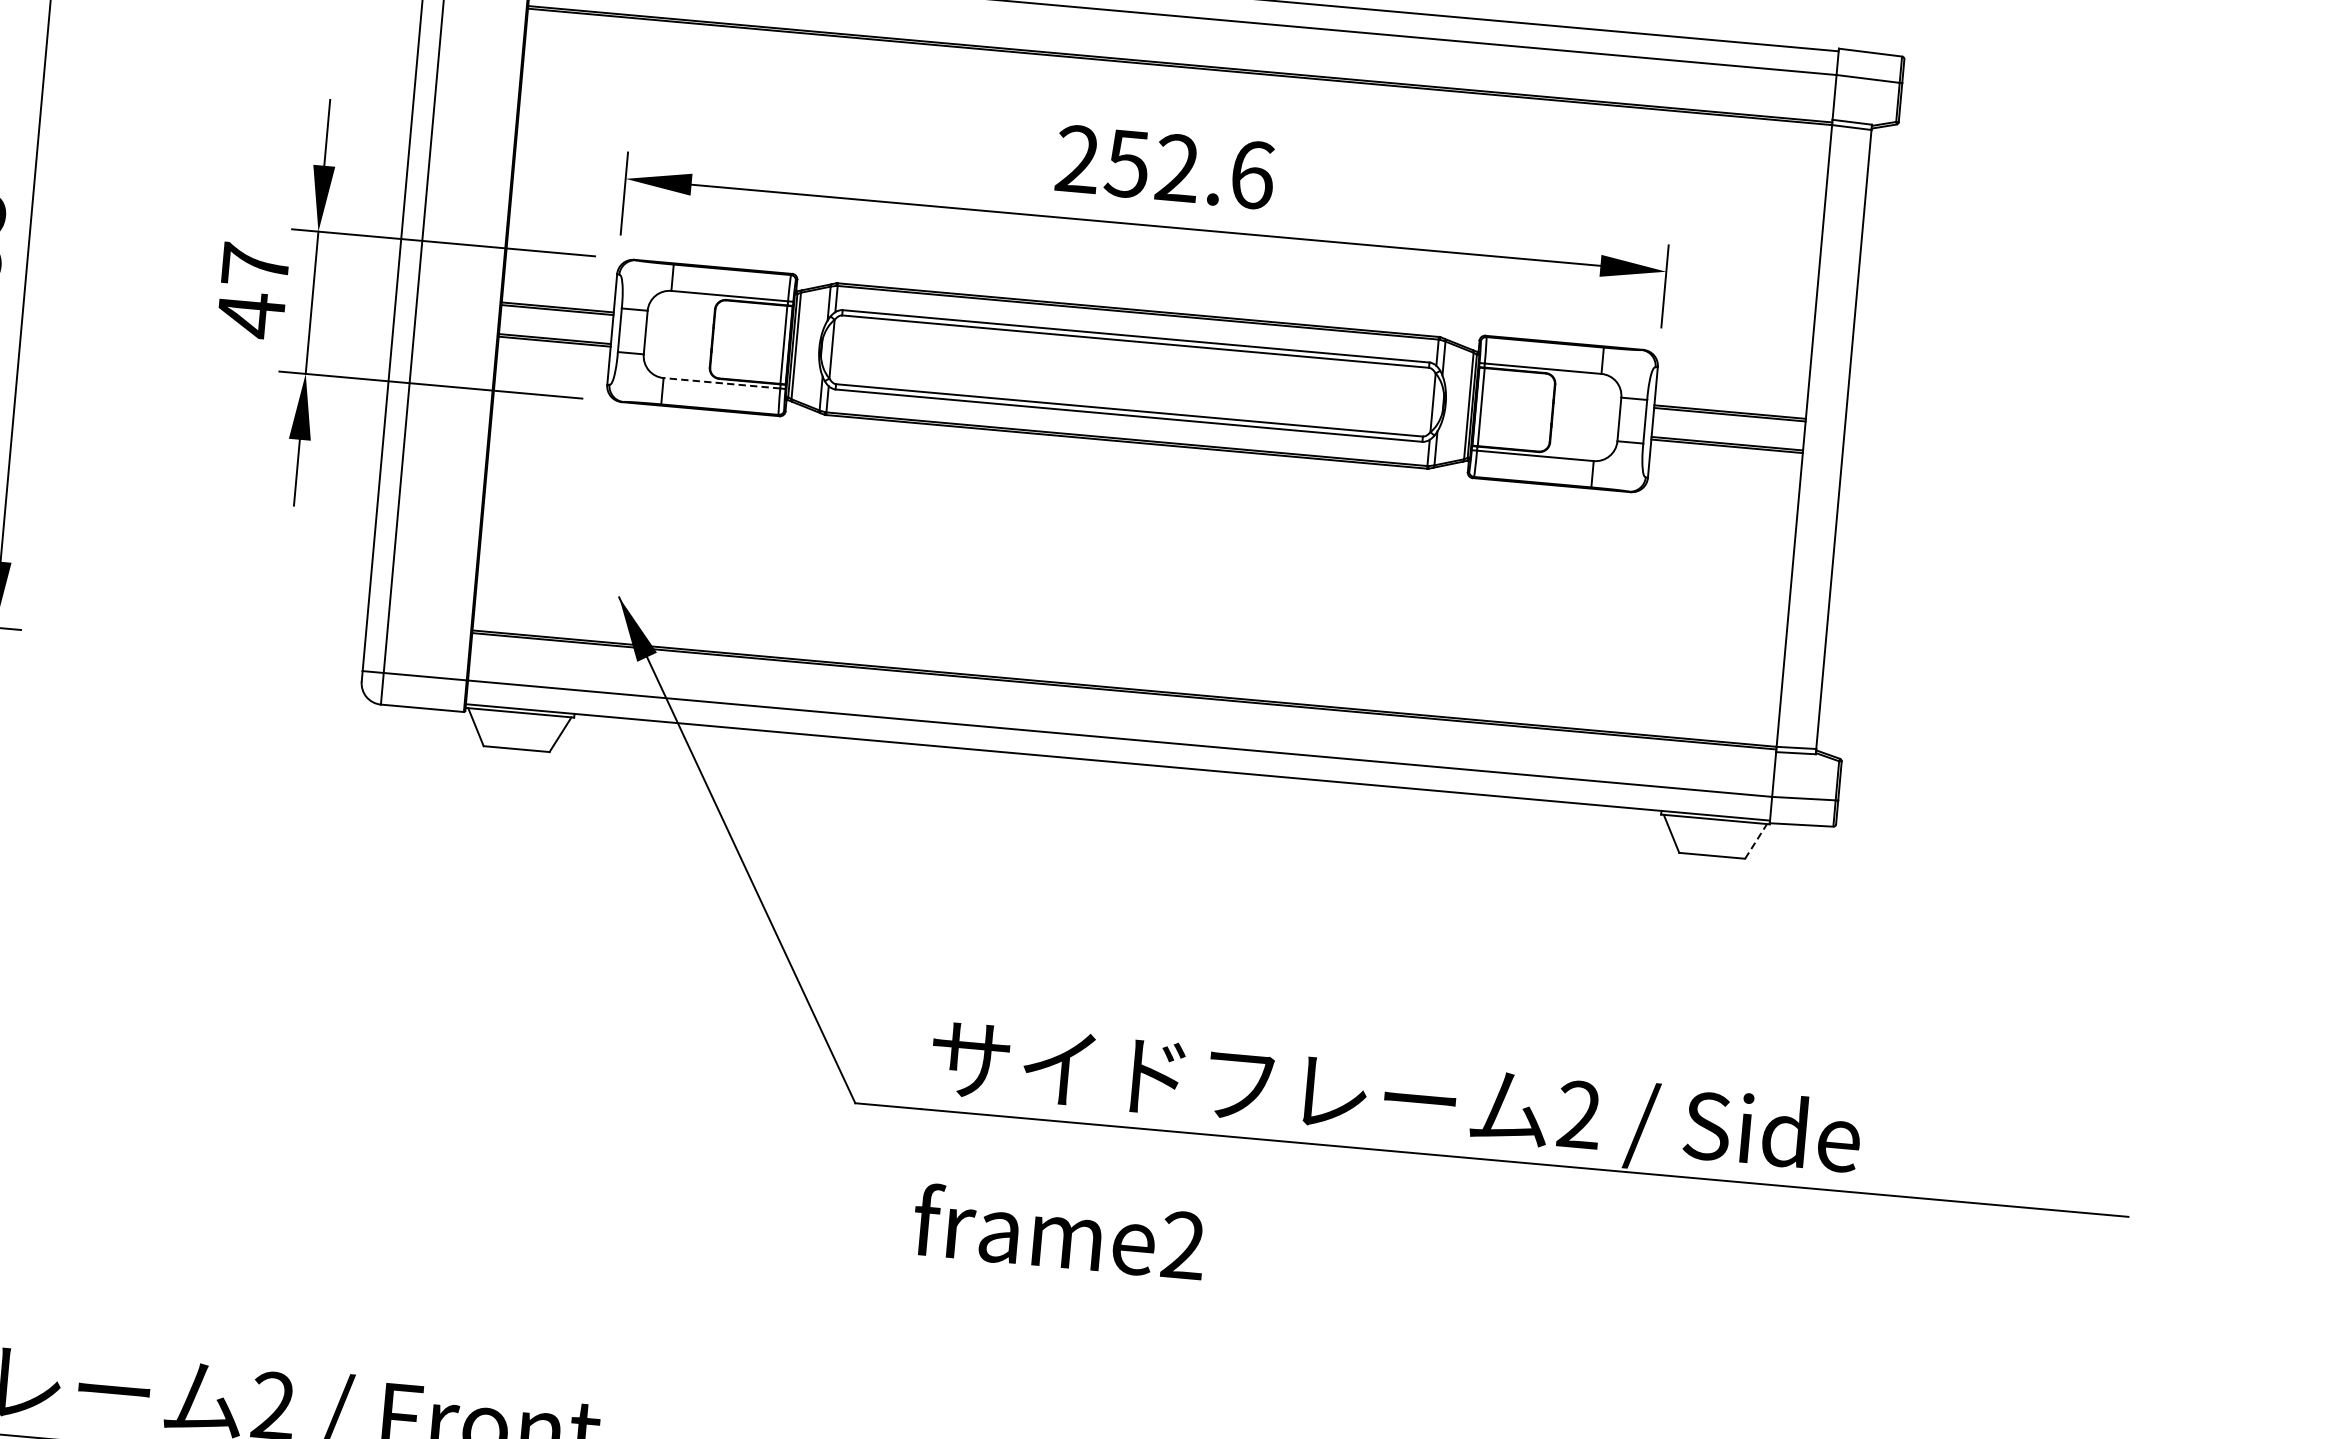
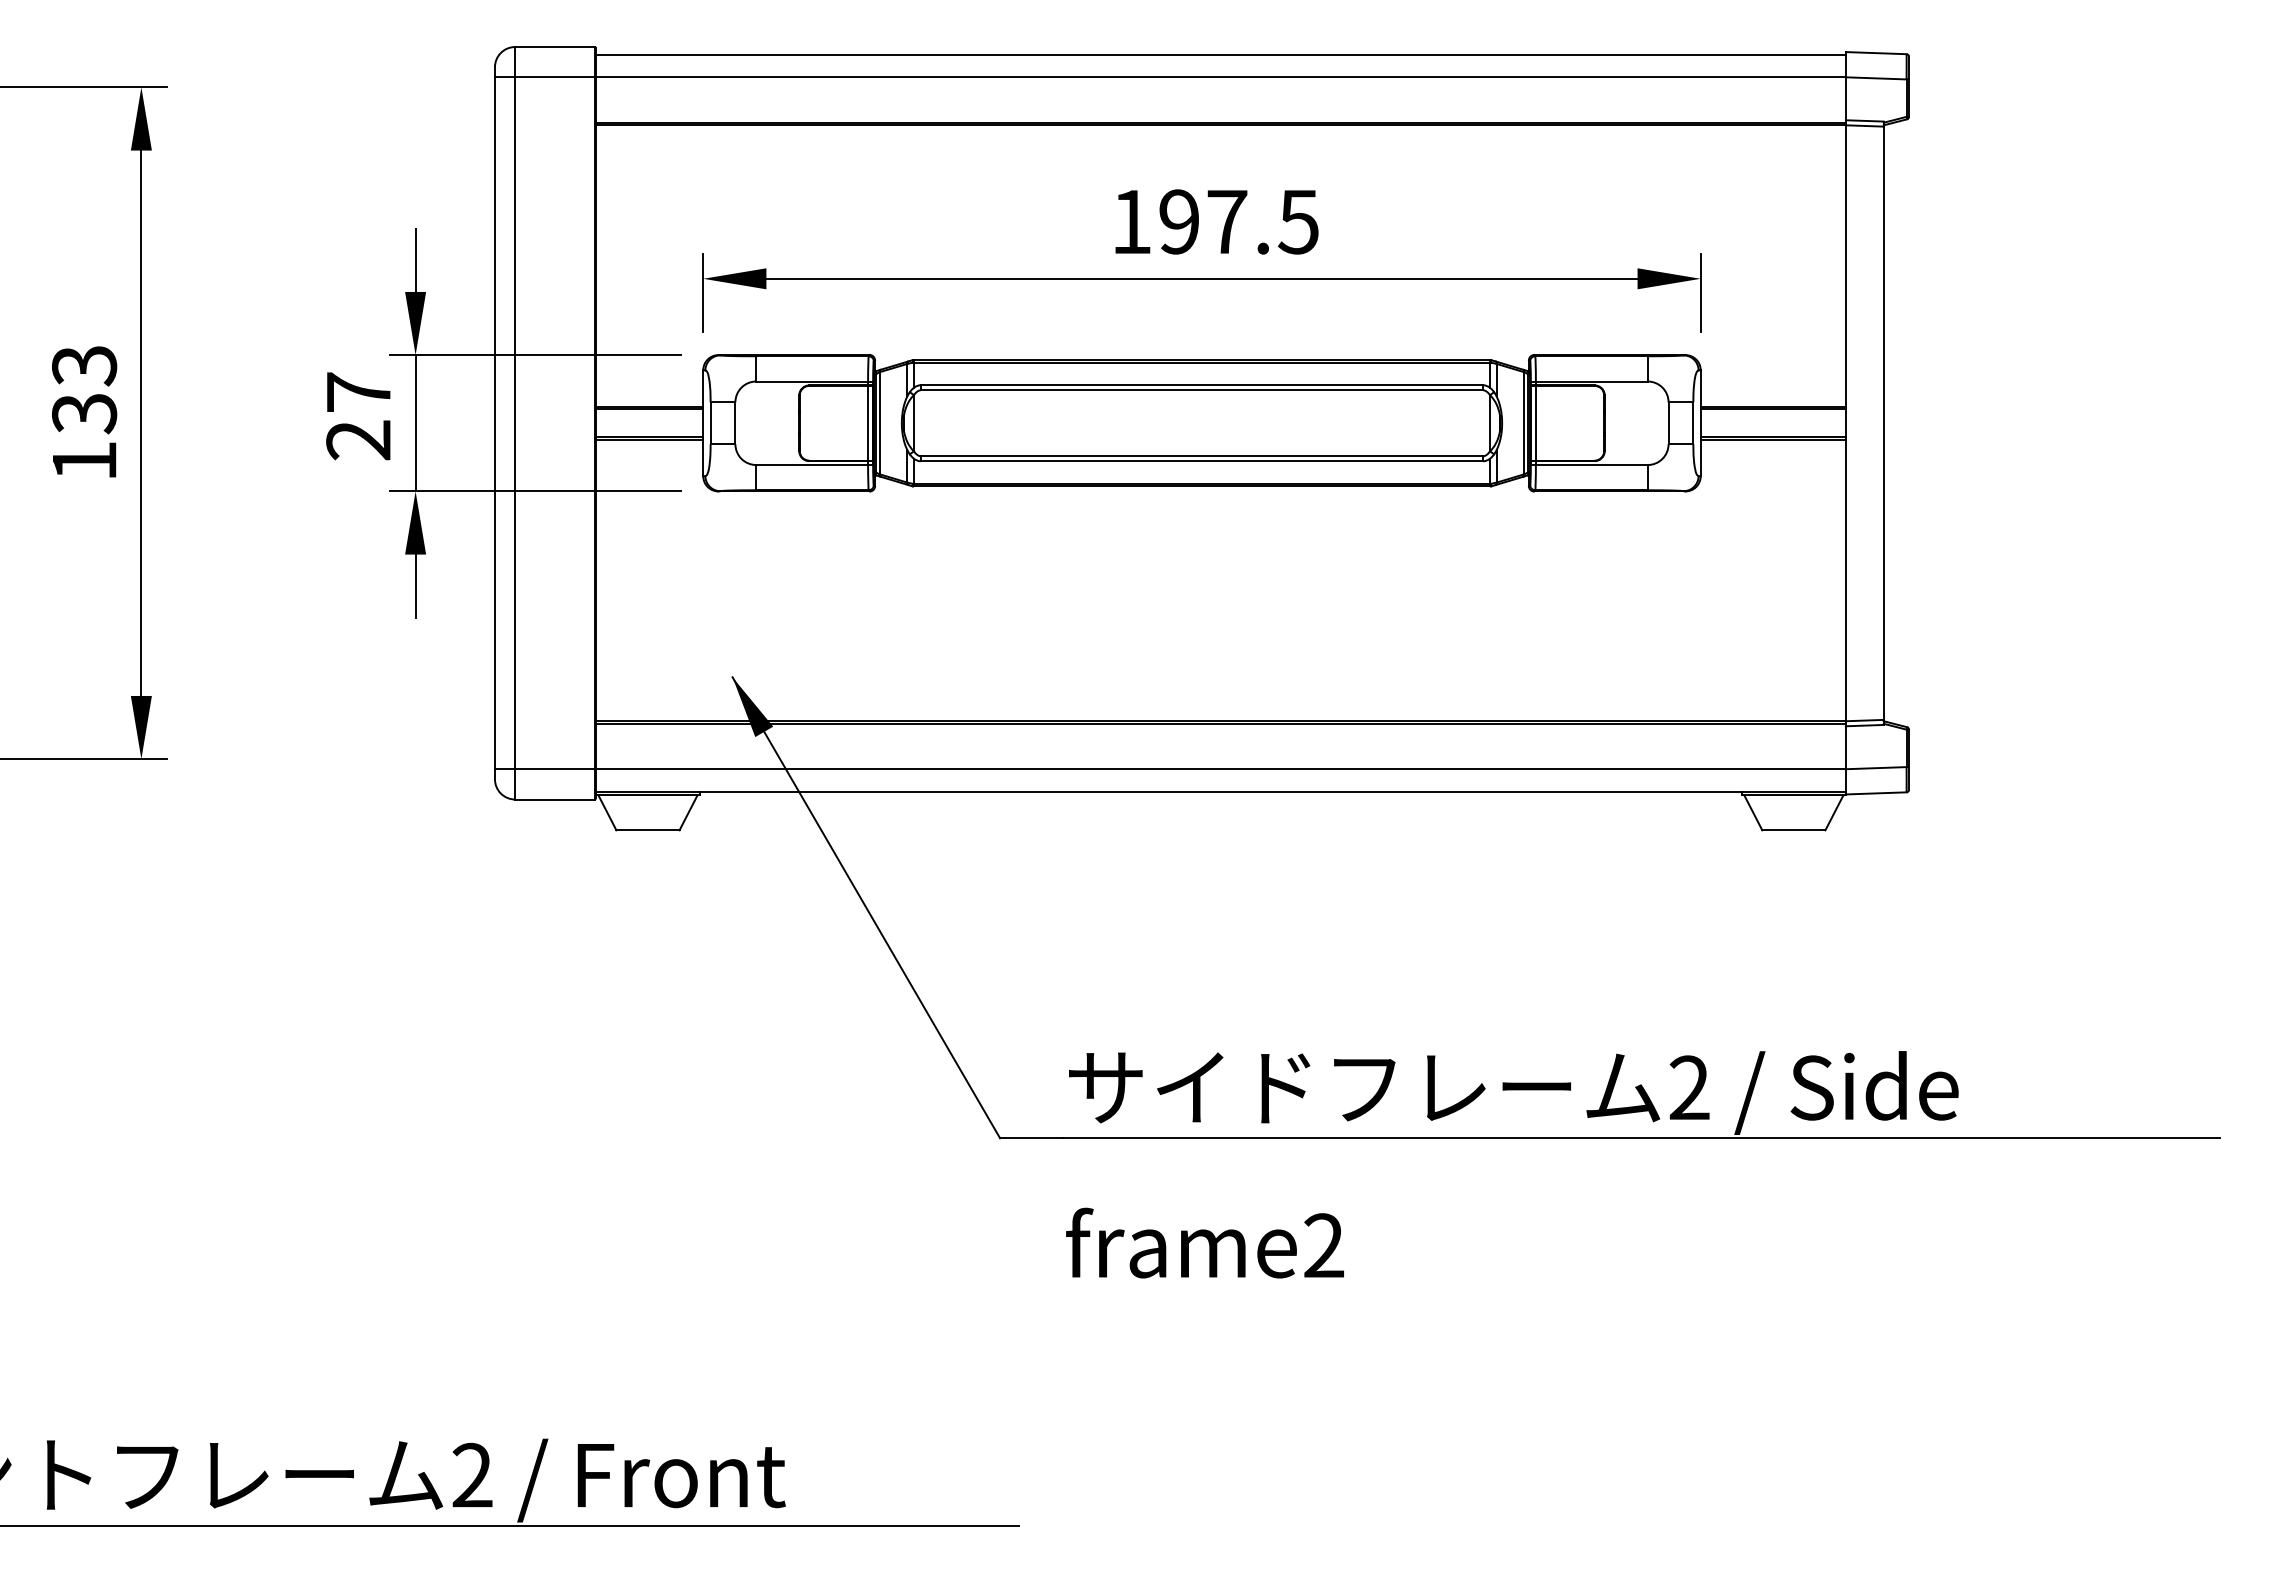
text: (1165, 166) -> (1215, 221), 252.6 -> 197.5
text: (250, 315) -> (358, 440), 47 -> 27
line: (722, 383) -> (812, 465), dashed -> solid
line: (1756, 841) -> (1834, 812), dashed -> solid

